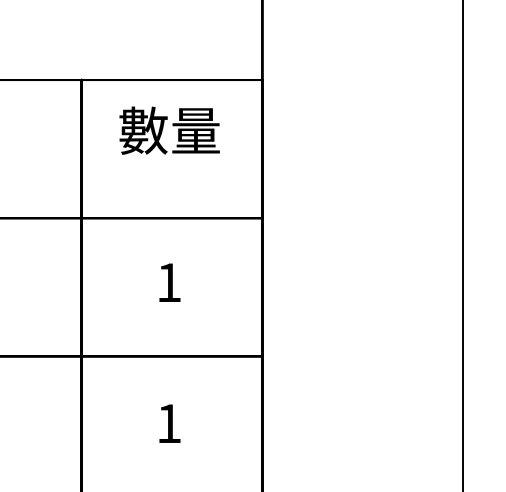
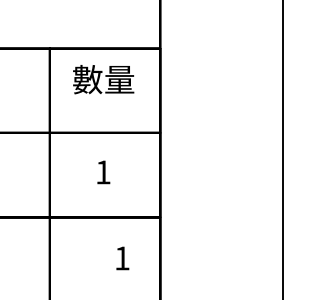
text: (169, 423) -> (122, 258), moved

